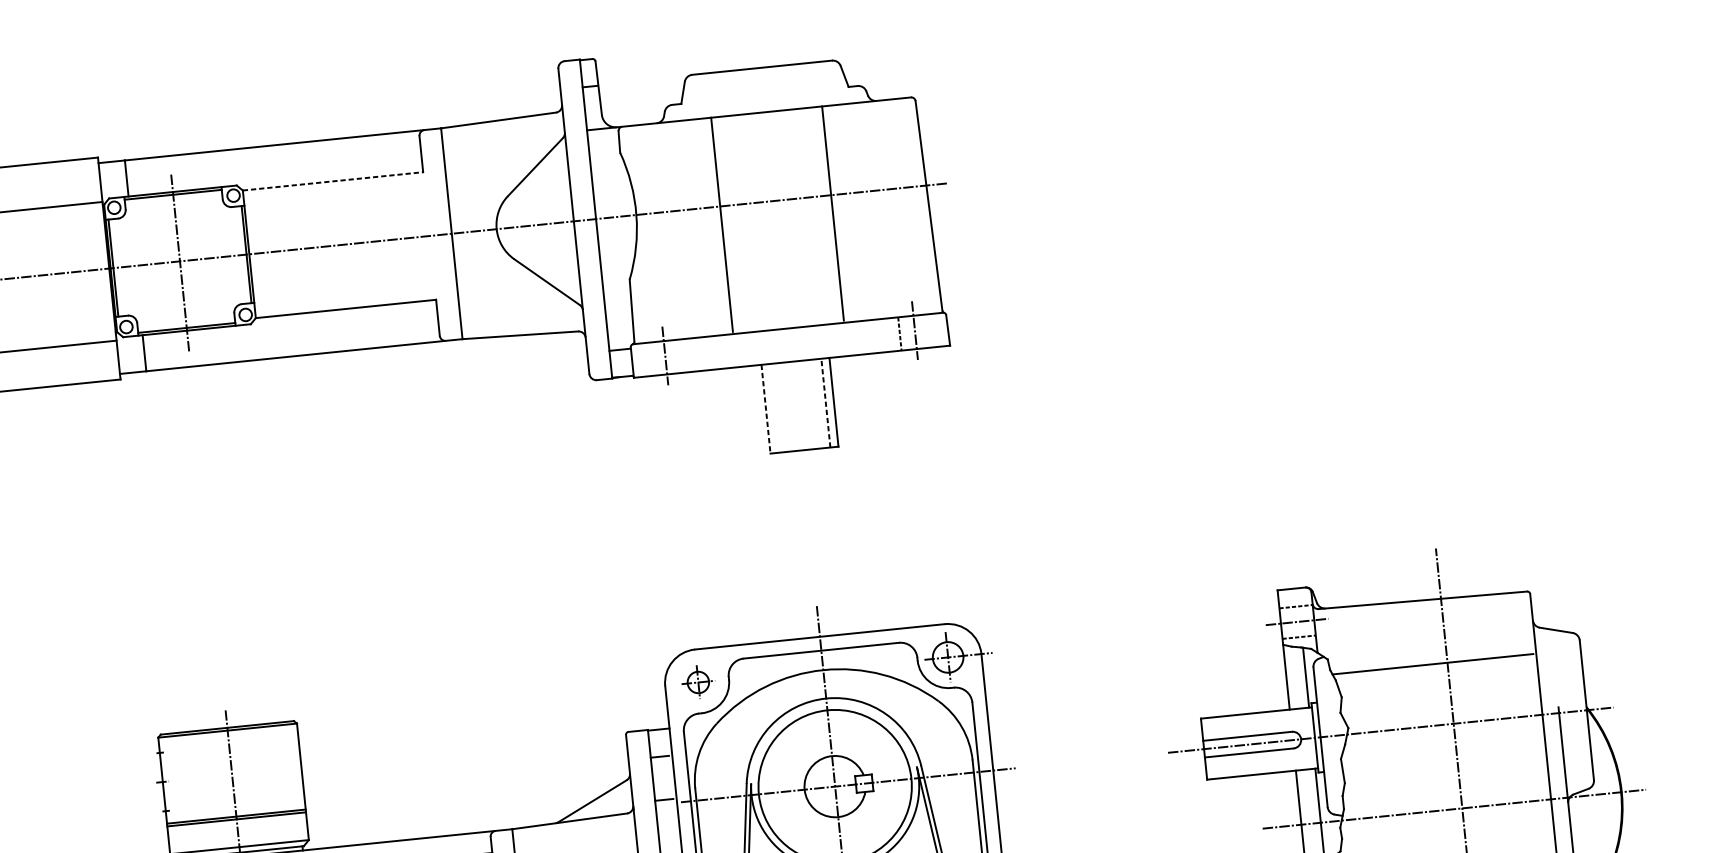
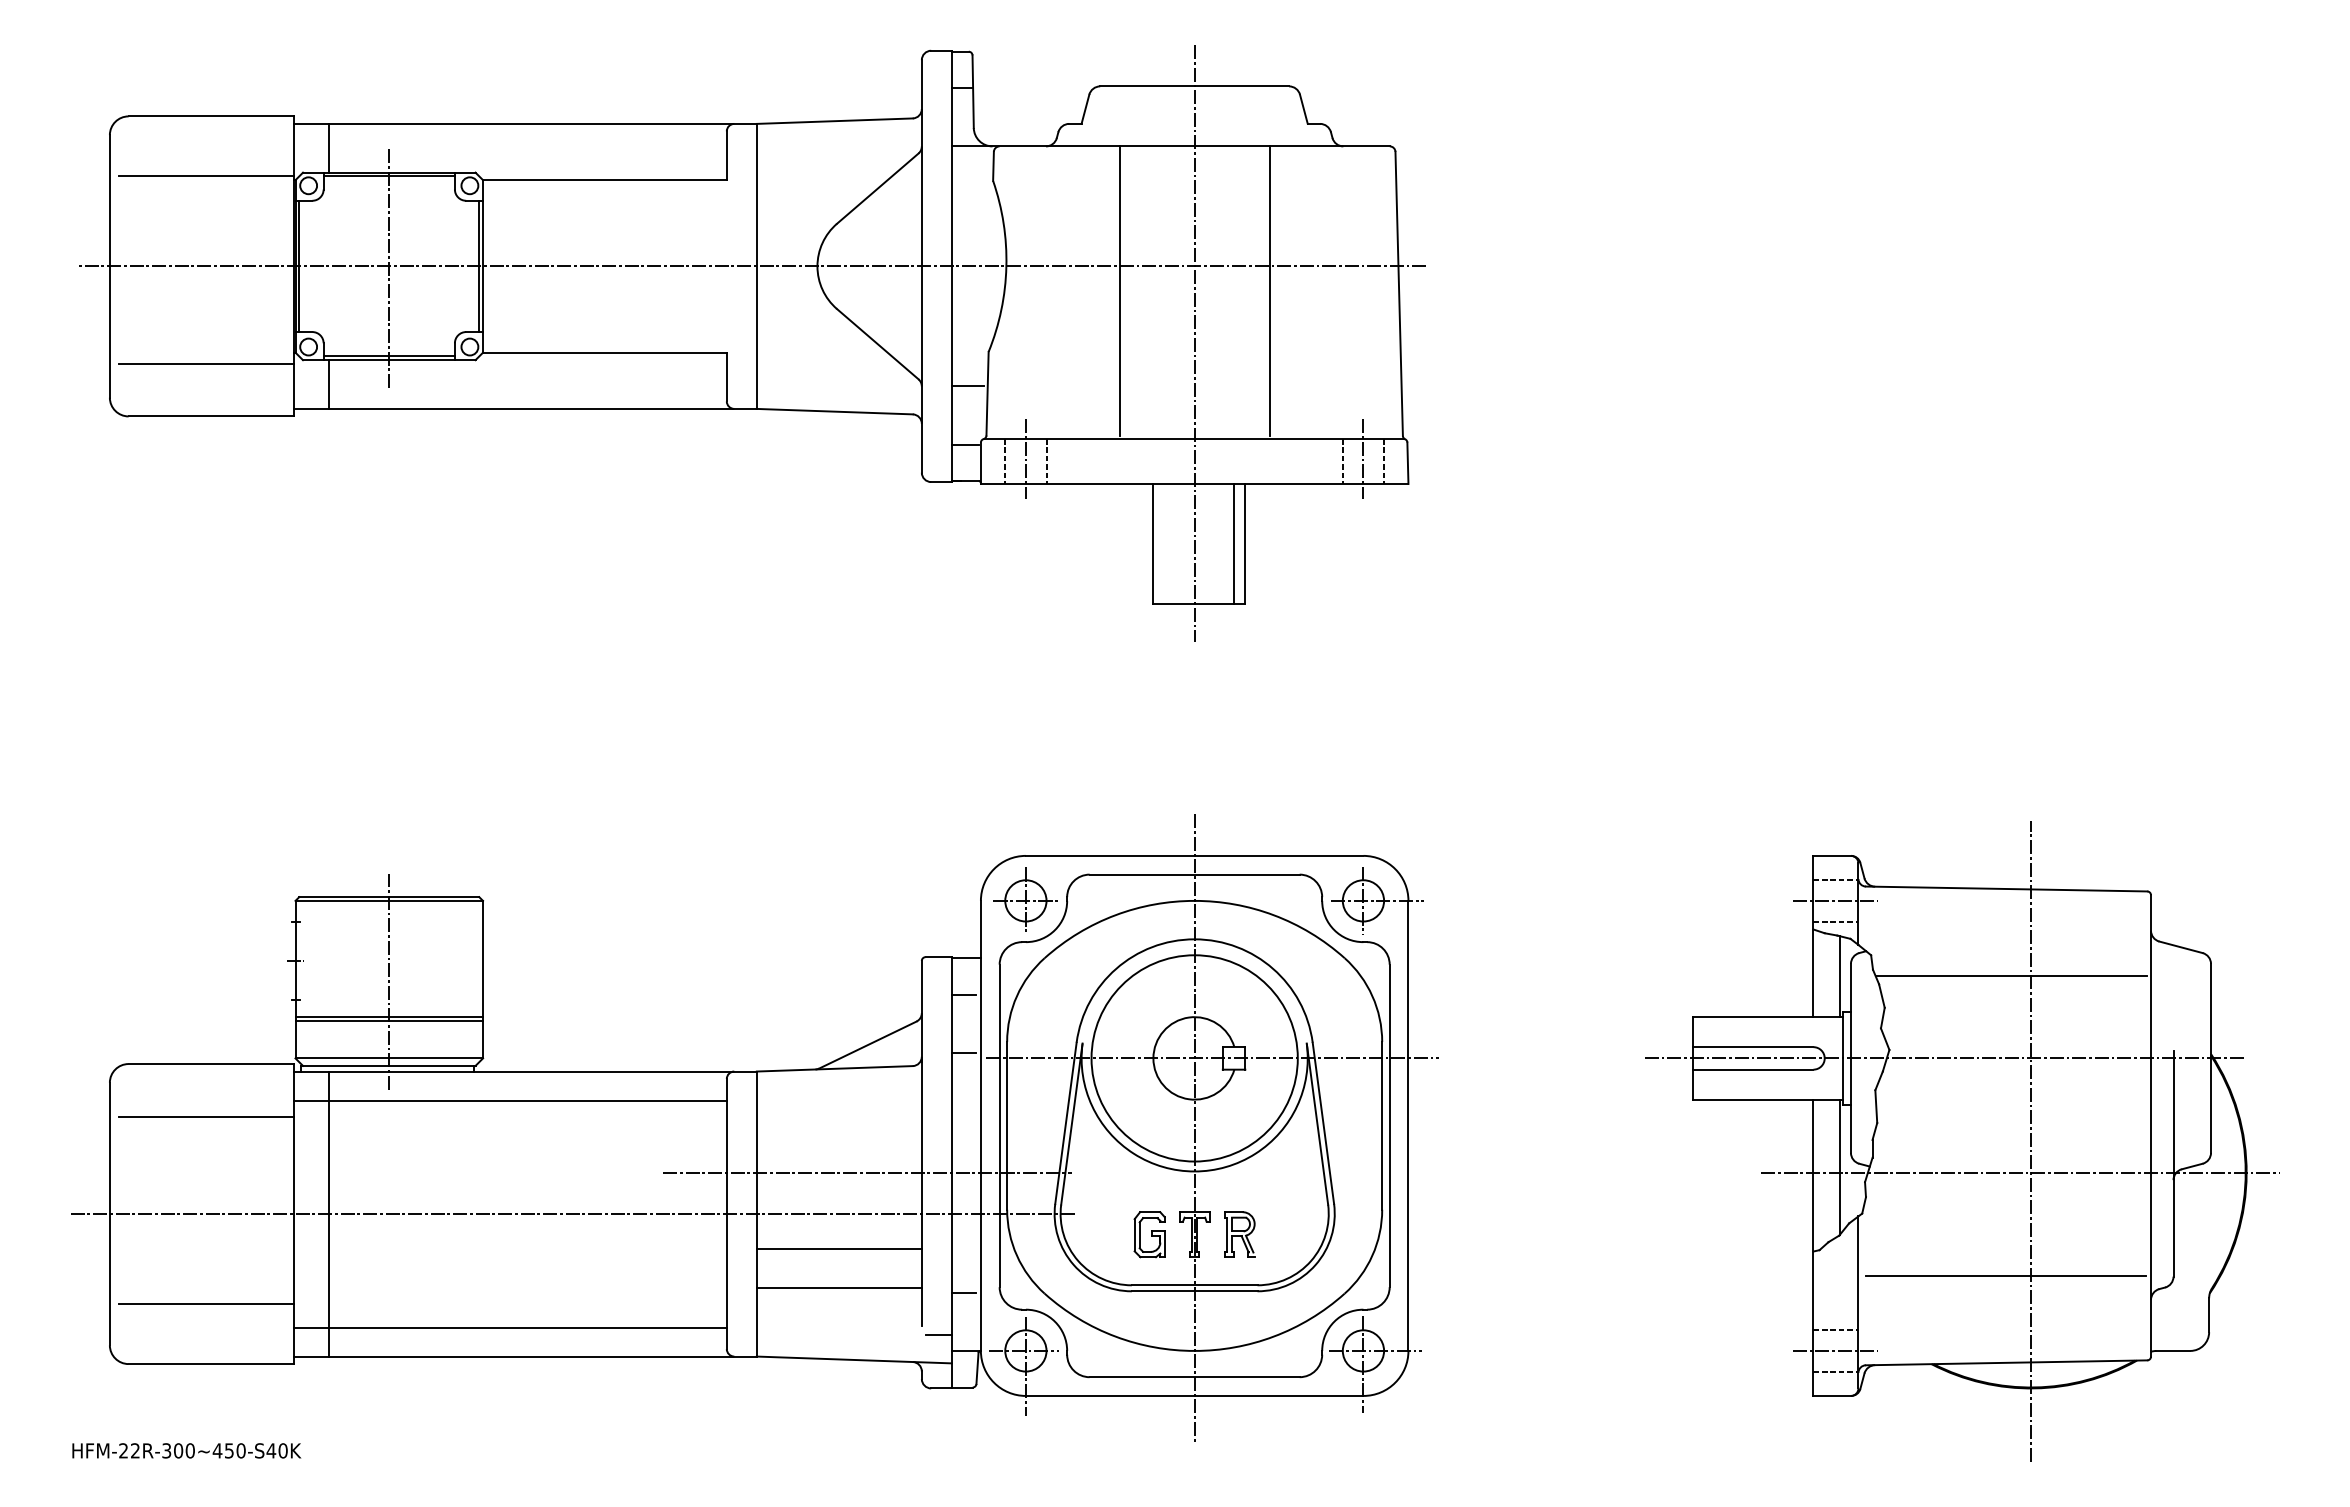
line: (332, 181) -> (604, 180), dashed -> solid
line: (781, 257) -> (1194, 343), added
line: (616, 306) -> (967, 386), added
line: (930, 330) -> (1384, 460), added
line: (680, 355) -> (1046, 460), added
line: (650, 358) -> (1005, 460), added
line: (825, 402) -> (1234, 543), dashed -> solid
line: (766, 409) -> (1153, 544), dashed -> solid
part: (698, 681) -> (1025, 899), size x1.43

